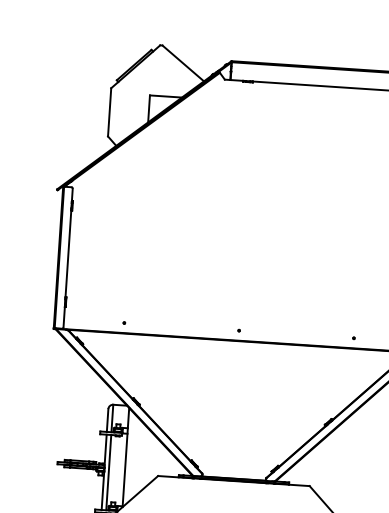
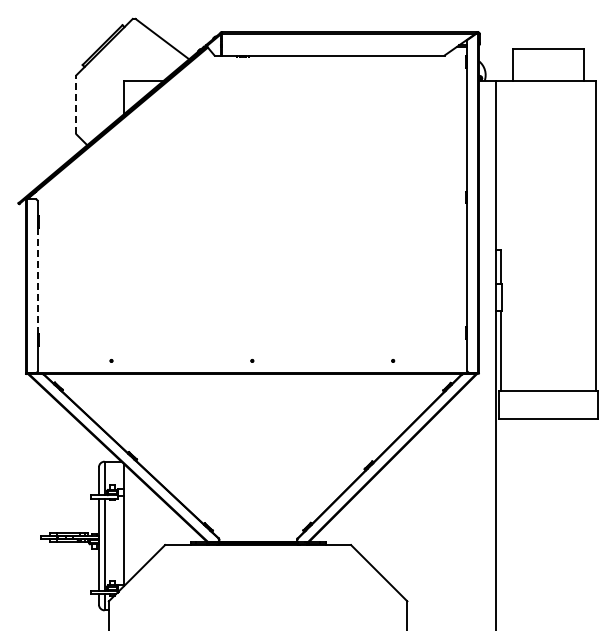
line: (109, 112) -> (76, 104), solid -> dashed
line: (68, 254) -> (37, 281), solid -> dashed

